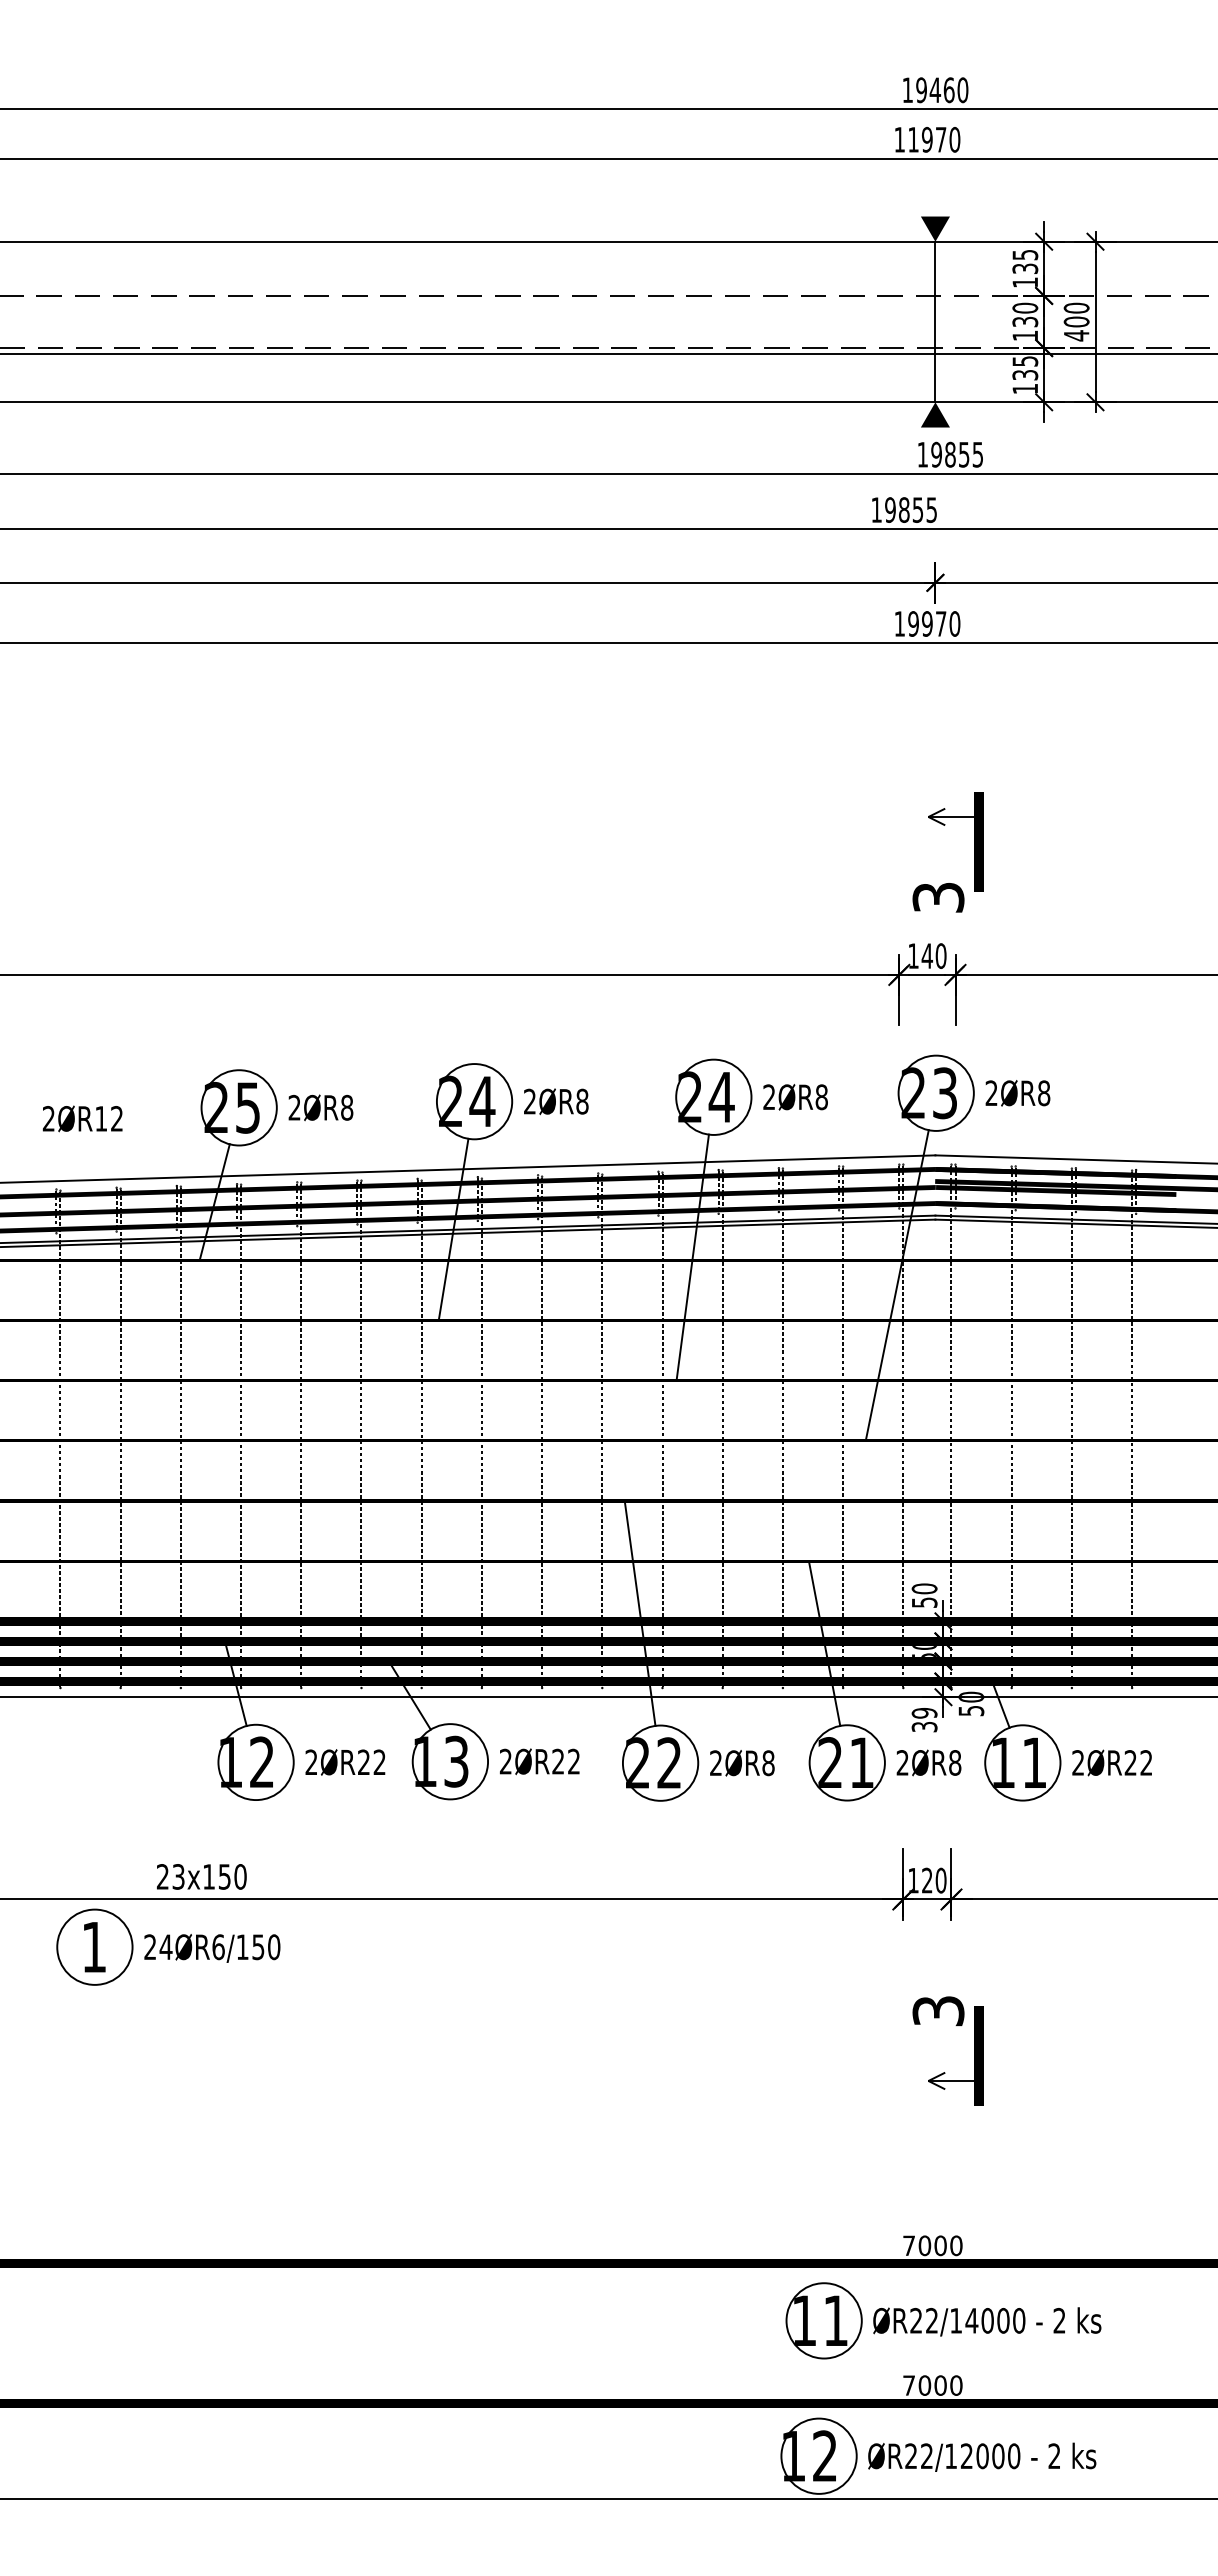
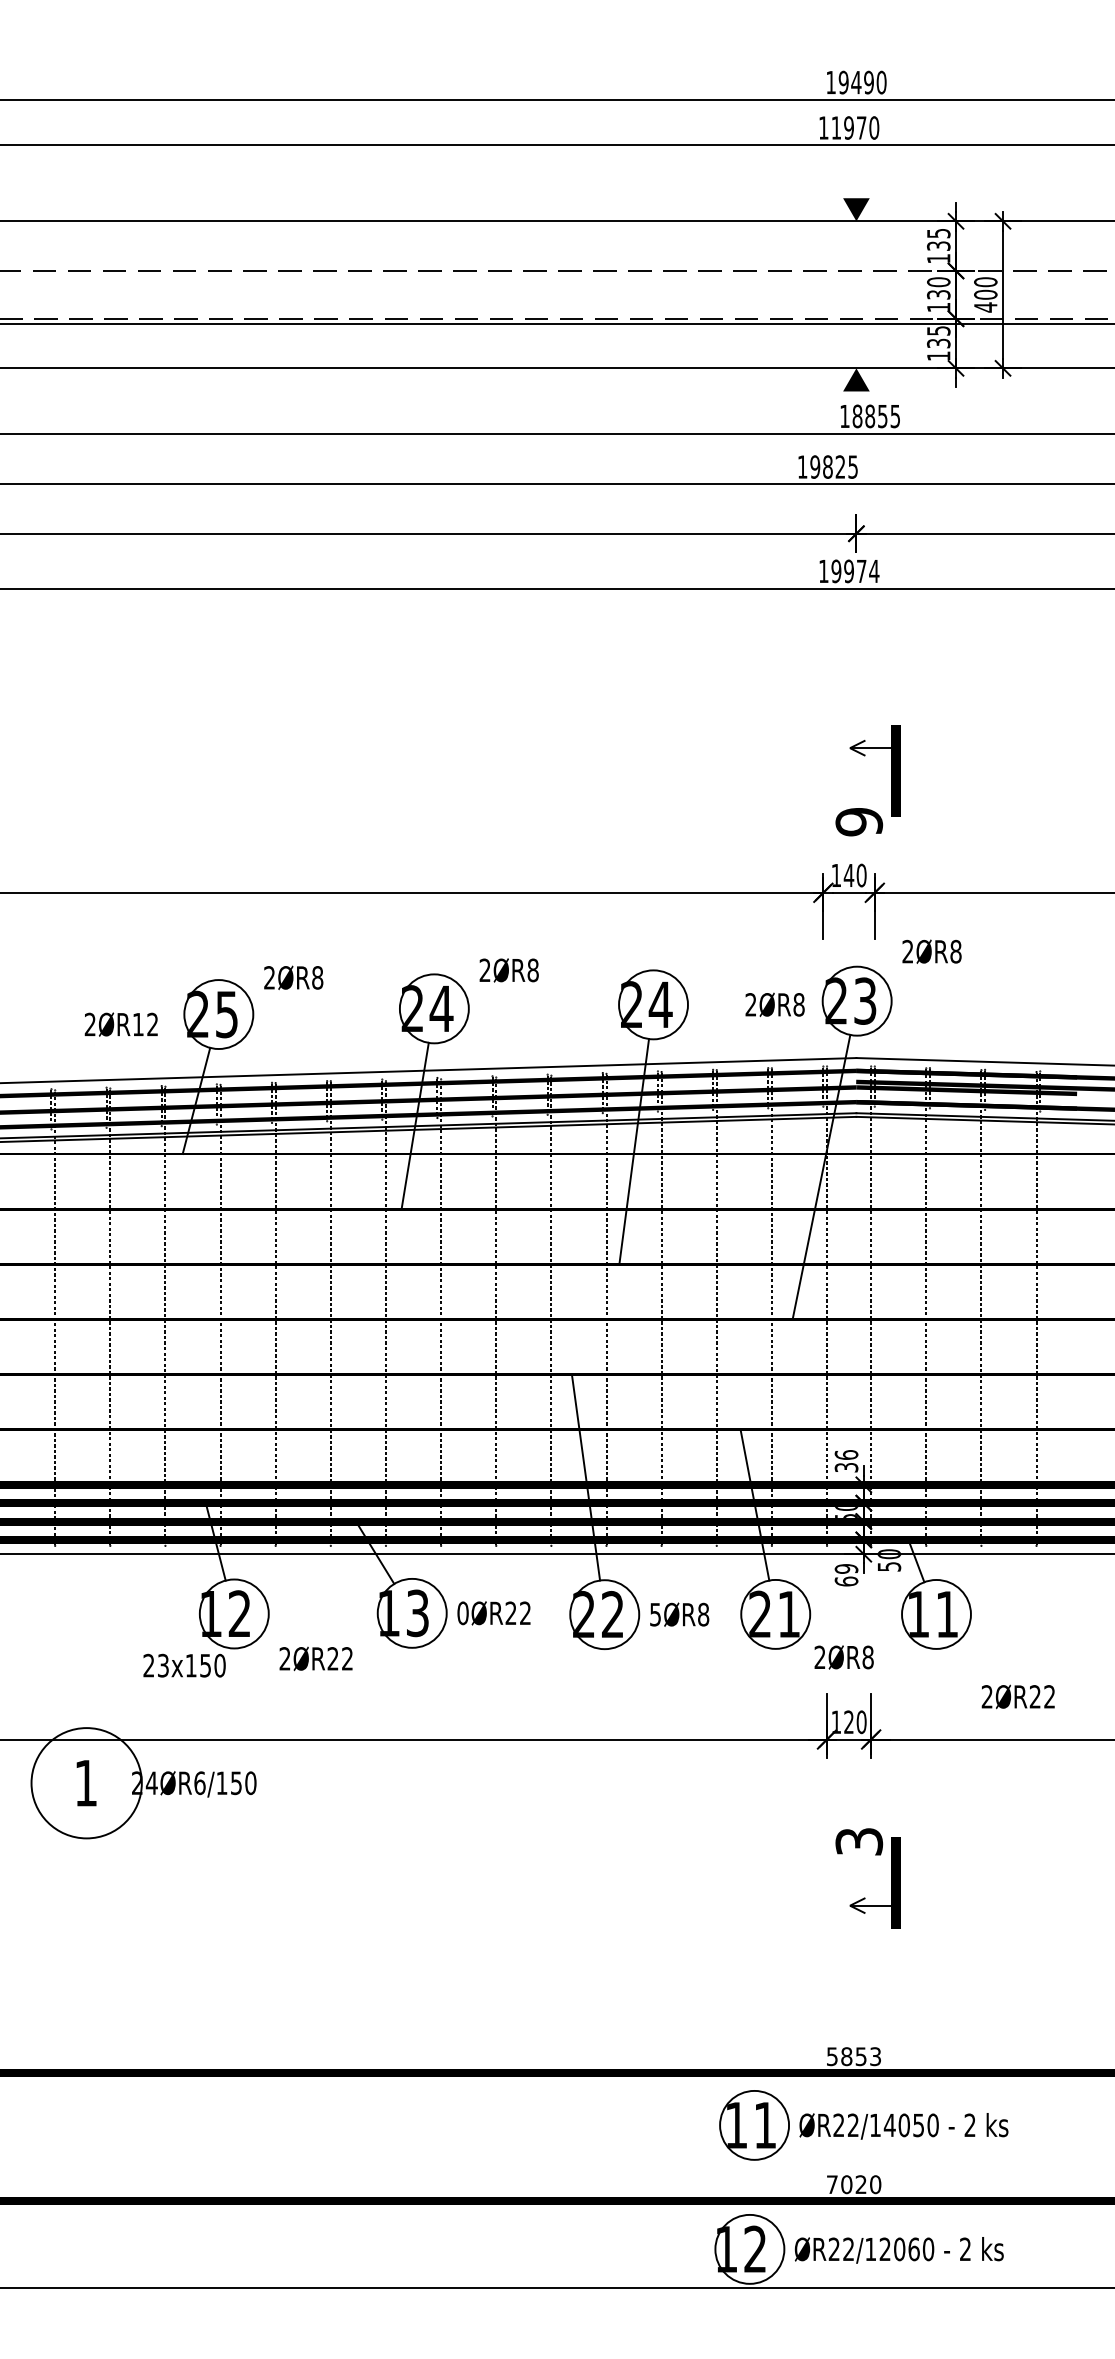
text: (948, 90) -> (868, 82), 19460 -> 19490
line: (935, 321) -> (856, 294), removed
text: (936, 454) -> (857, 416), 19855 -> 18855
text: (917, 509) -> (840, 466), 19855 -> 19825
text: (954, 623) -> (873, 570), 19970 -> 19974
text: (938, 897) -> (859, 821), 3 -> 9
text: (1017, 1093) -> (931, 951), moved
text: (795, 1097) -> (775, 1005), moved
text: (556, 1101) -> (509, 970), moved
text: (320, 1107) -> (293, 977), moved
text: (82, 1118) -> (121, 1024), moved
text: (924, 1595) -> (846, 1461), 50 -> 36
text: (924, 1726) -> (846, 1581), 39 -> 69
text: (505, 1761) -> (462, 1613), 2ØR22 -> 0ØR22
text: (345, 1762) -> (316, 1658), moved
text: (928, 1762) -> (843, 1657), moved
text: (1111, 1762) -> (1017, 1696), moved
text: (715, 1763) -> (655, 1614), 2ØR8 -> 5ØR8
text: (201, 1876) -> (184, 1665), moved
circle: (94, 1946) -> (86, 1782), size x1.6
text: (932, 2245) -> (853, 2056), 7000 -> 5853
text: (1003, 2320) -> (918, 2125), ØR22/14000 -> ØR22/14050
text: (940, 2385) -> (861, 2184), 7000 -> 7020
text: (998, 2455) -> (914, 2248), ØR22/12000 -> ØR22/12060

